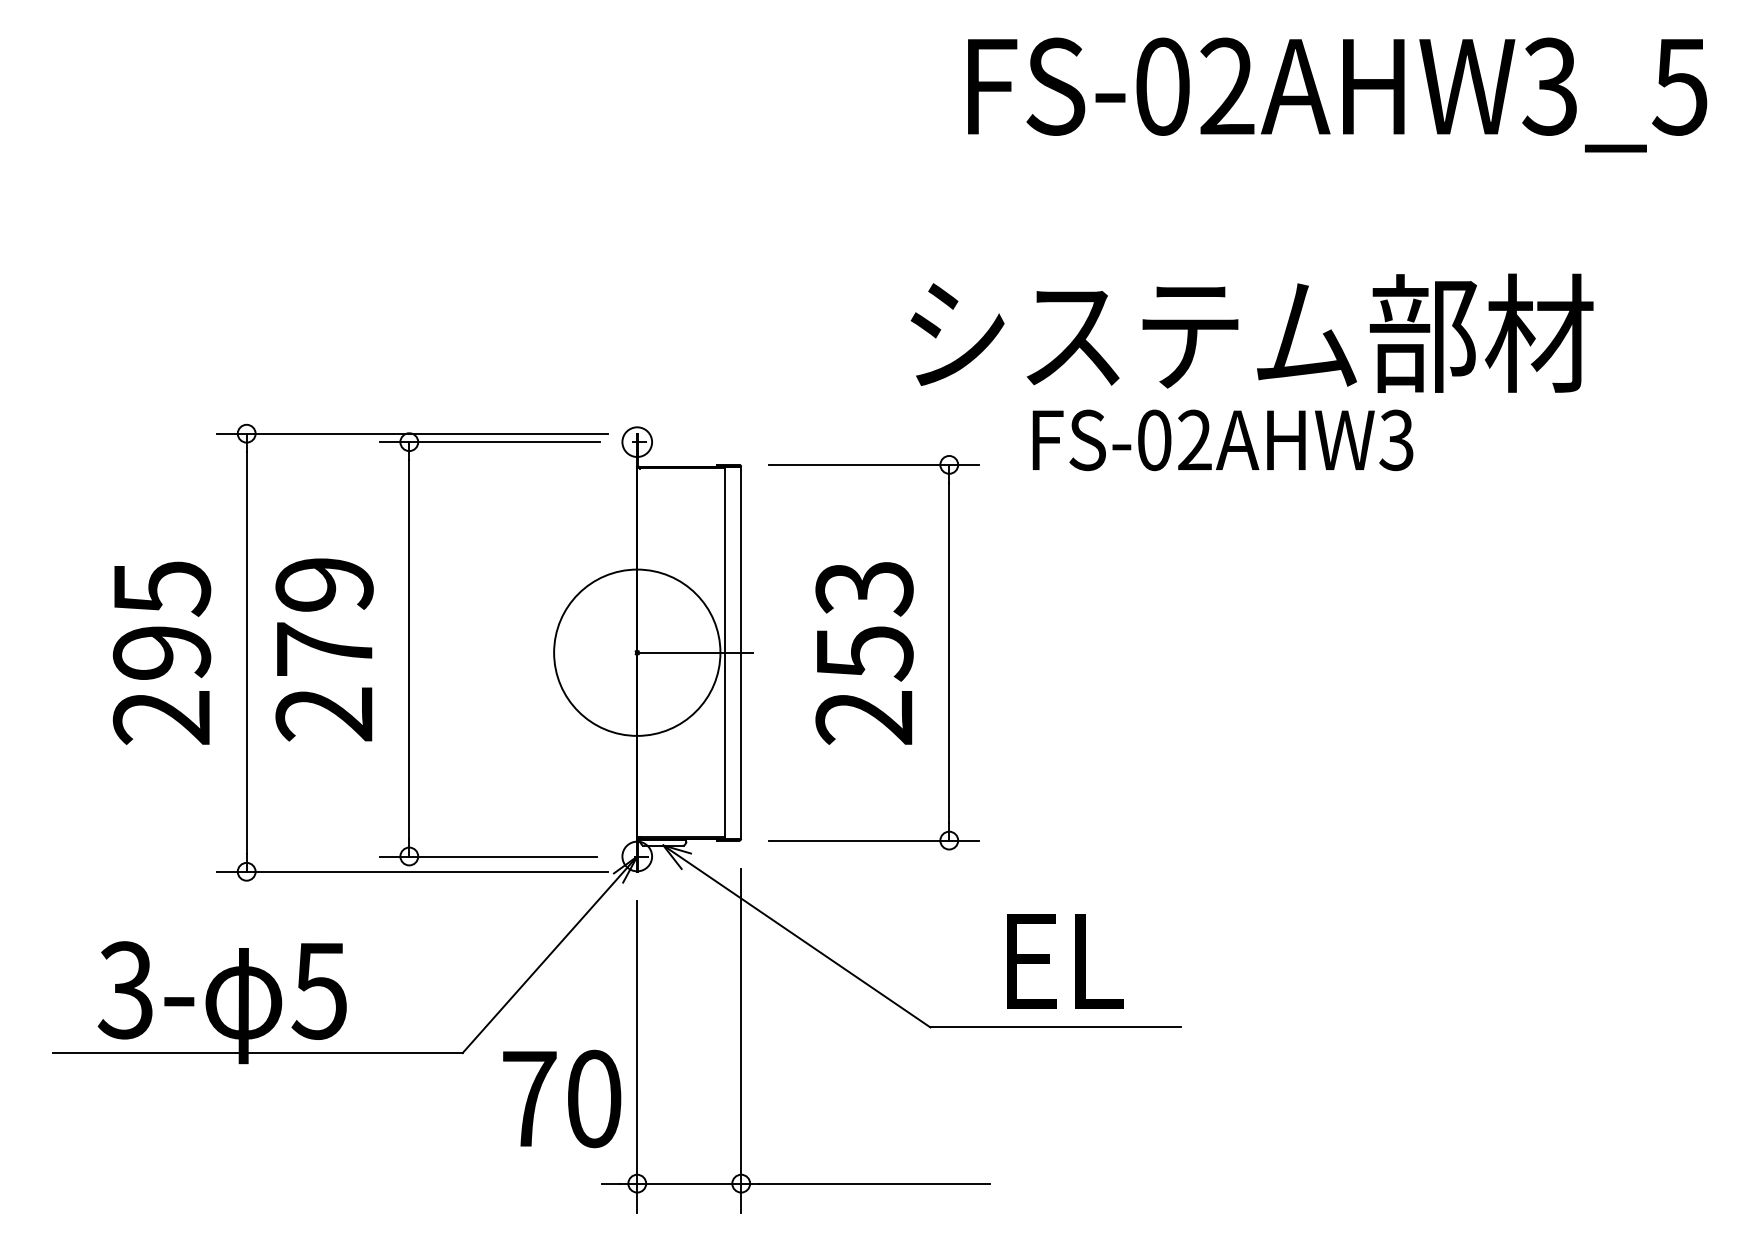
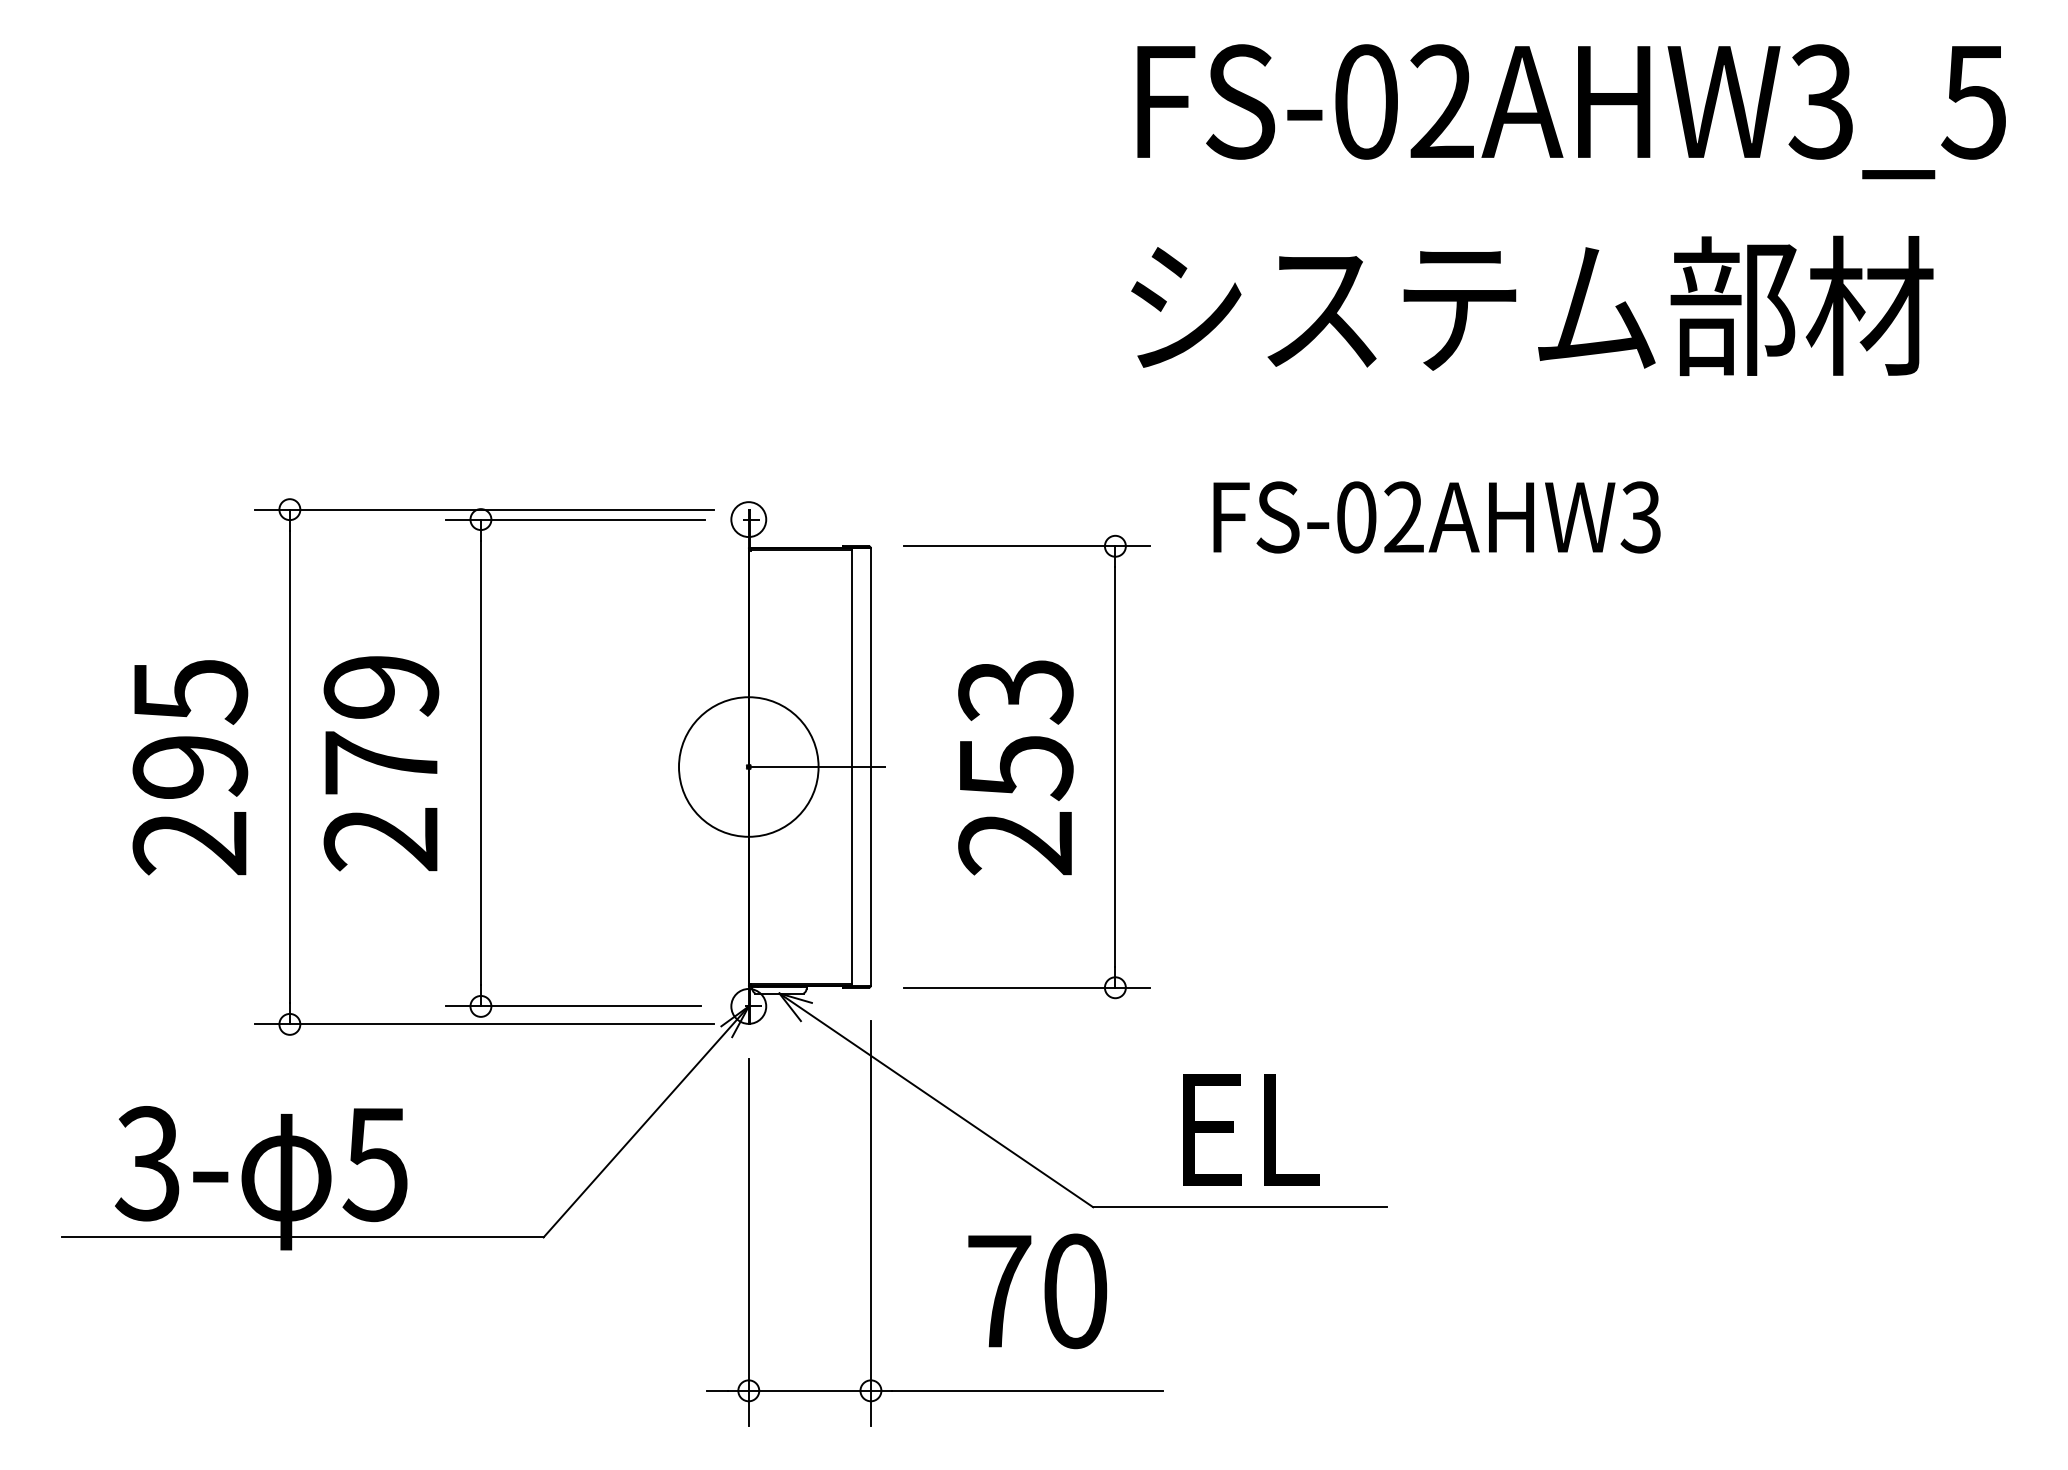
text: (1251, 332) -> (1531, 304), moved
circle: (636, 652) -> (747, 766), size x0.71
text: (562, 1098) -> (1038, 1290), moved

